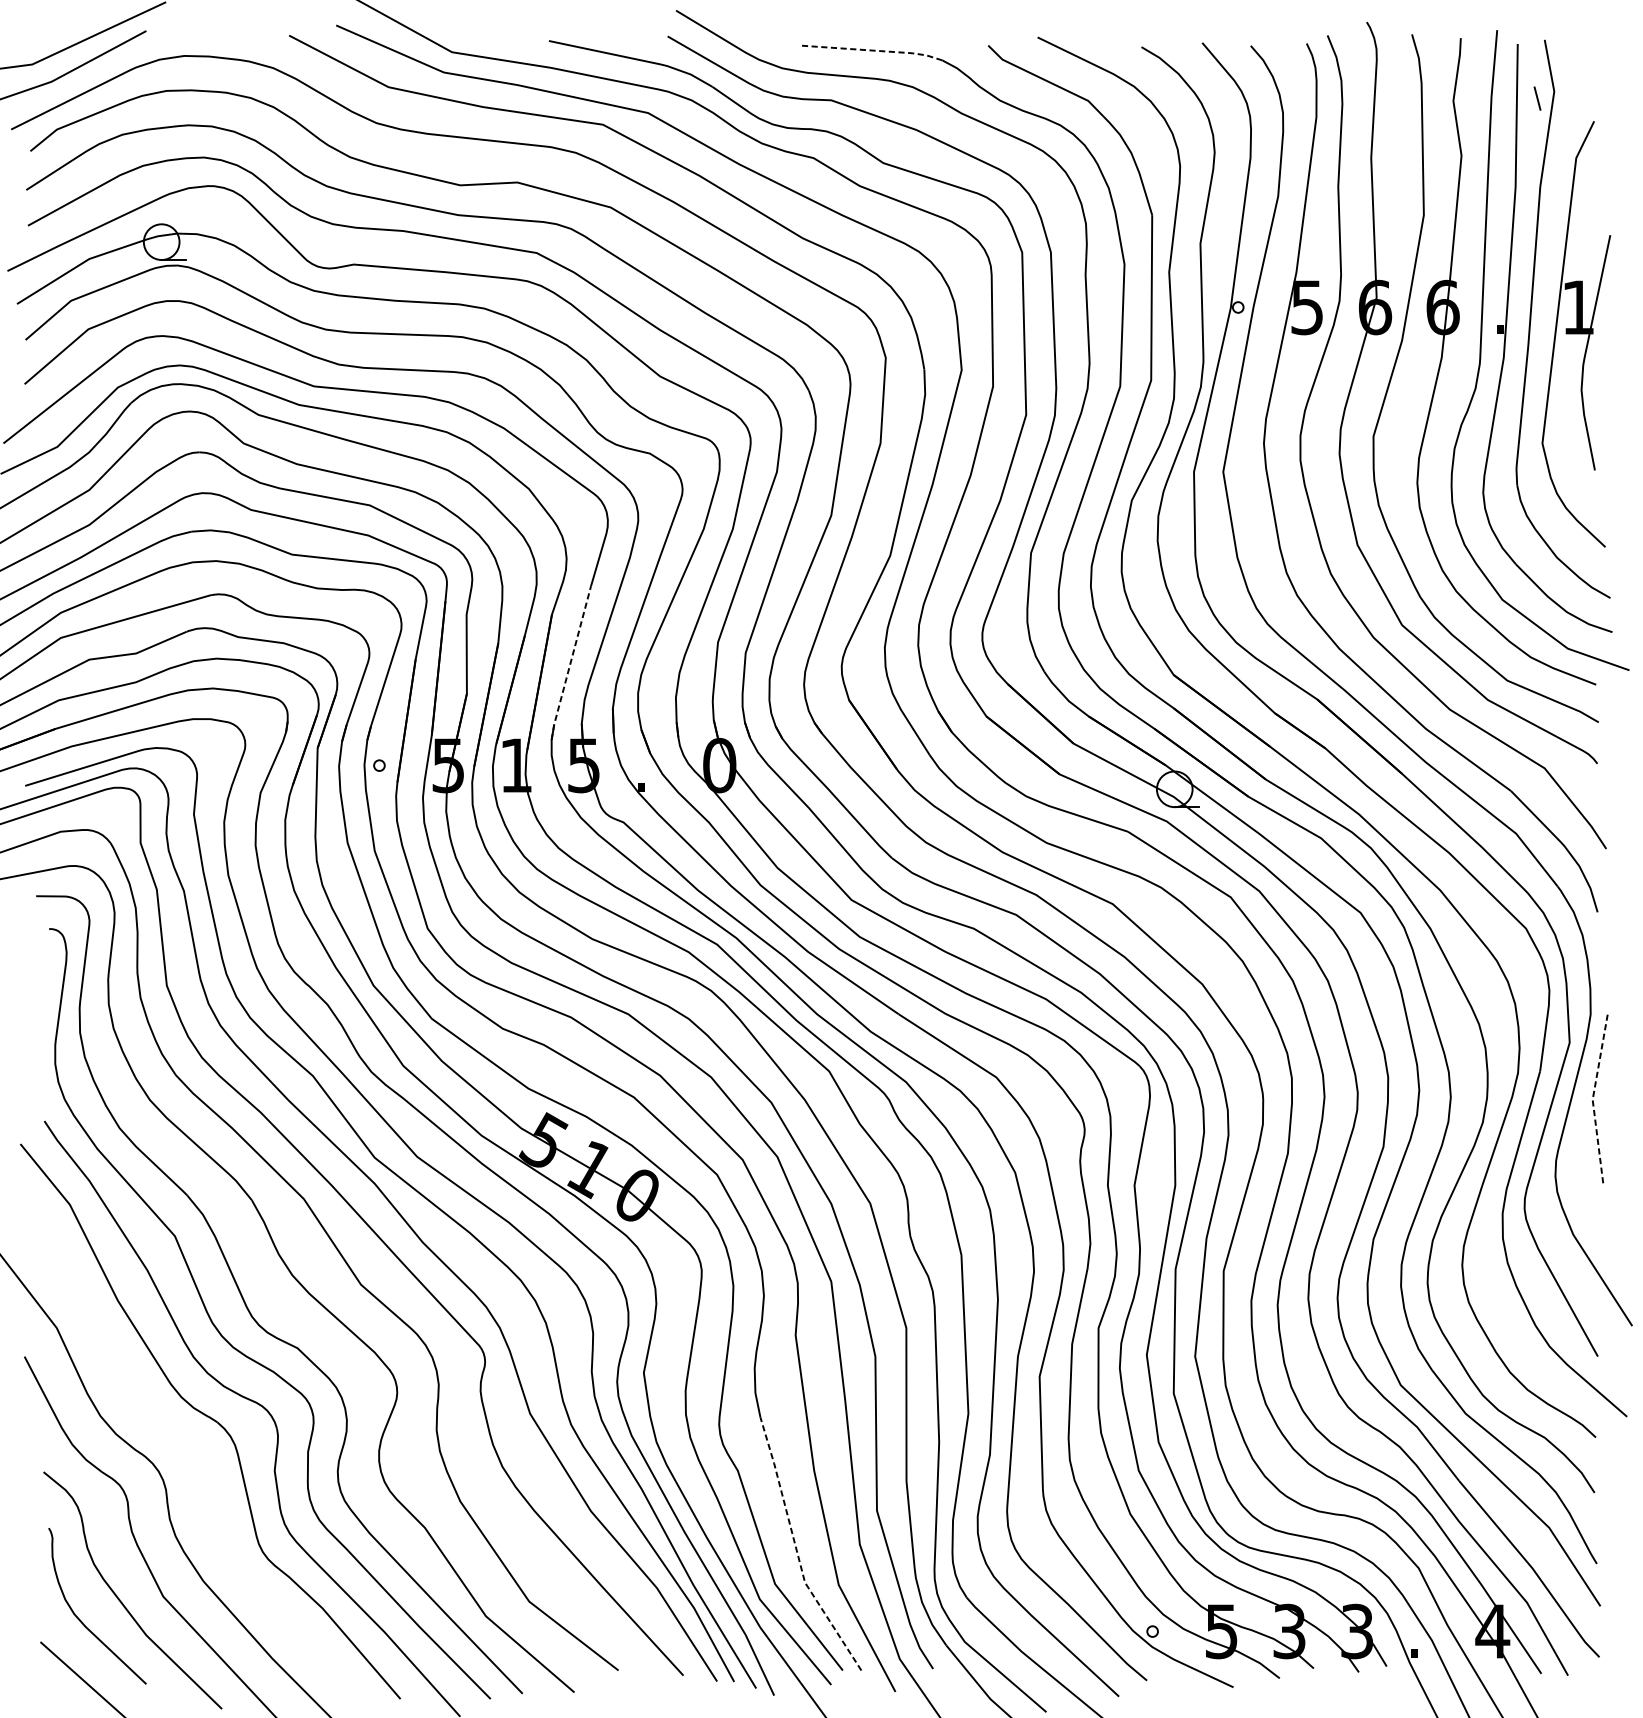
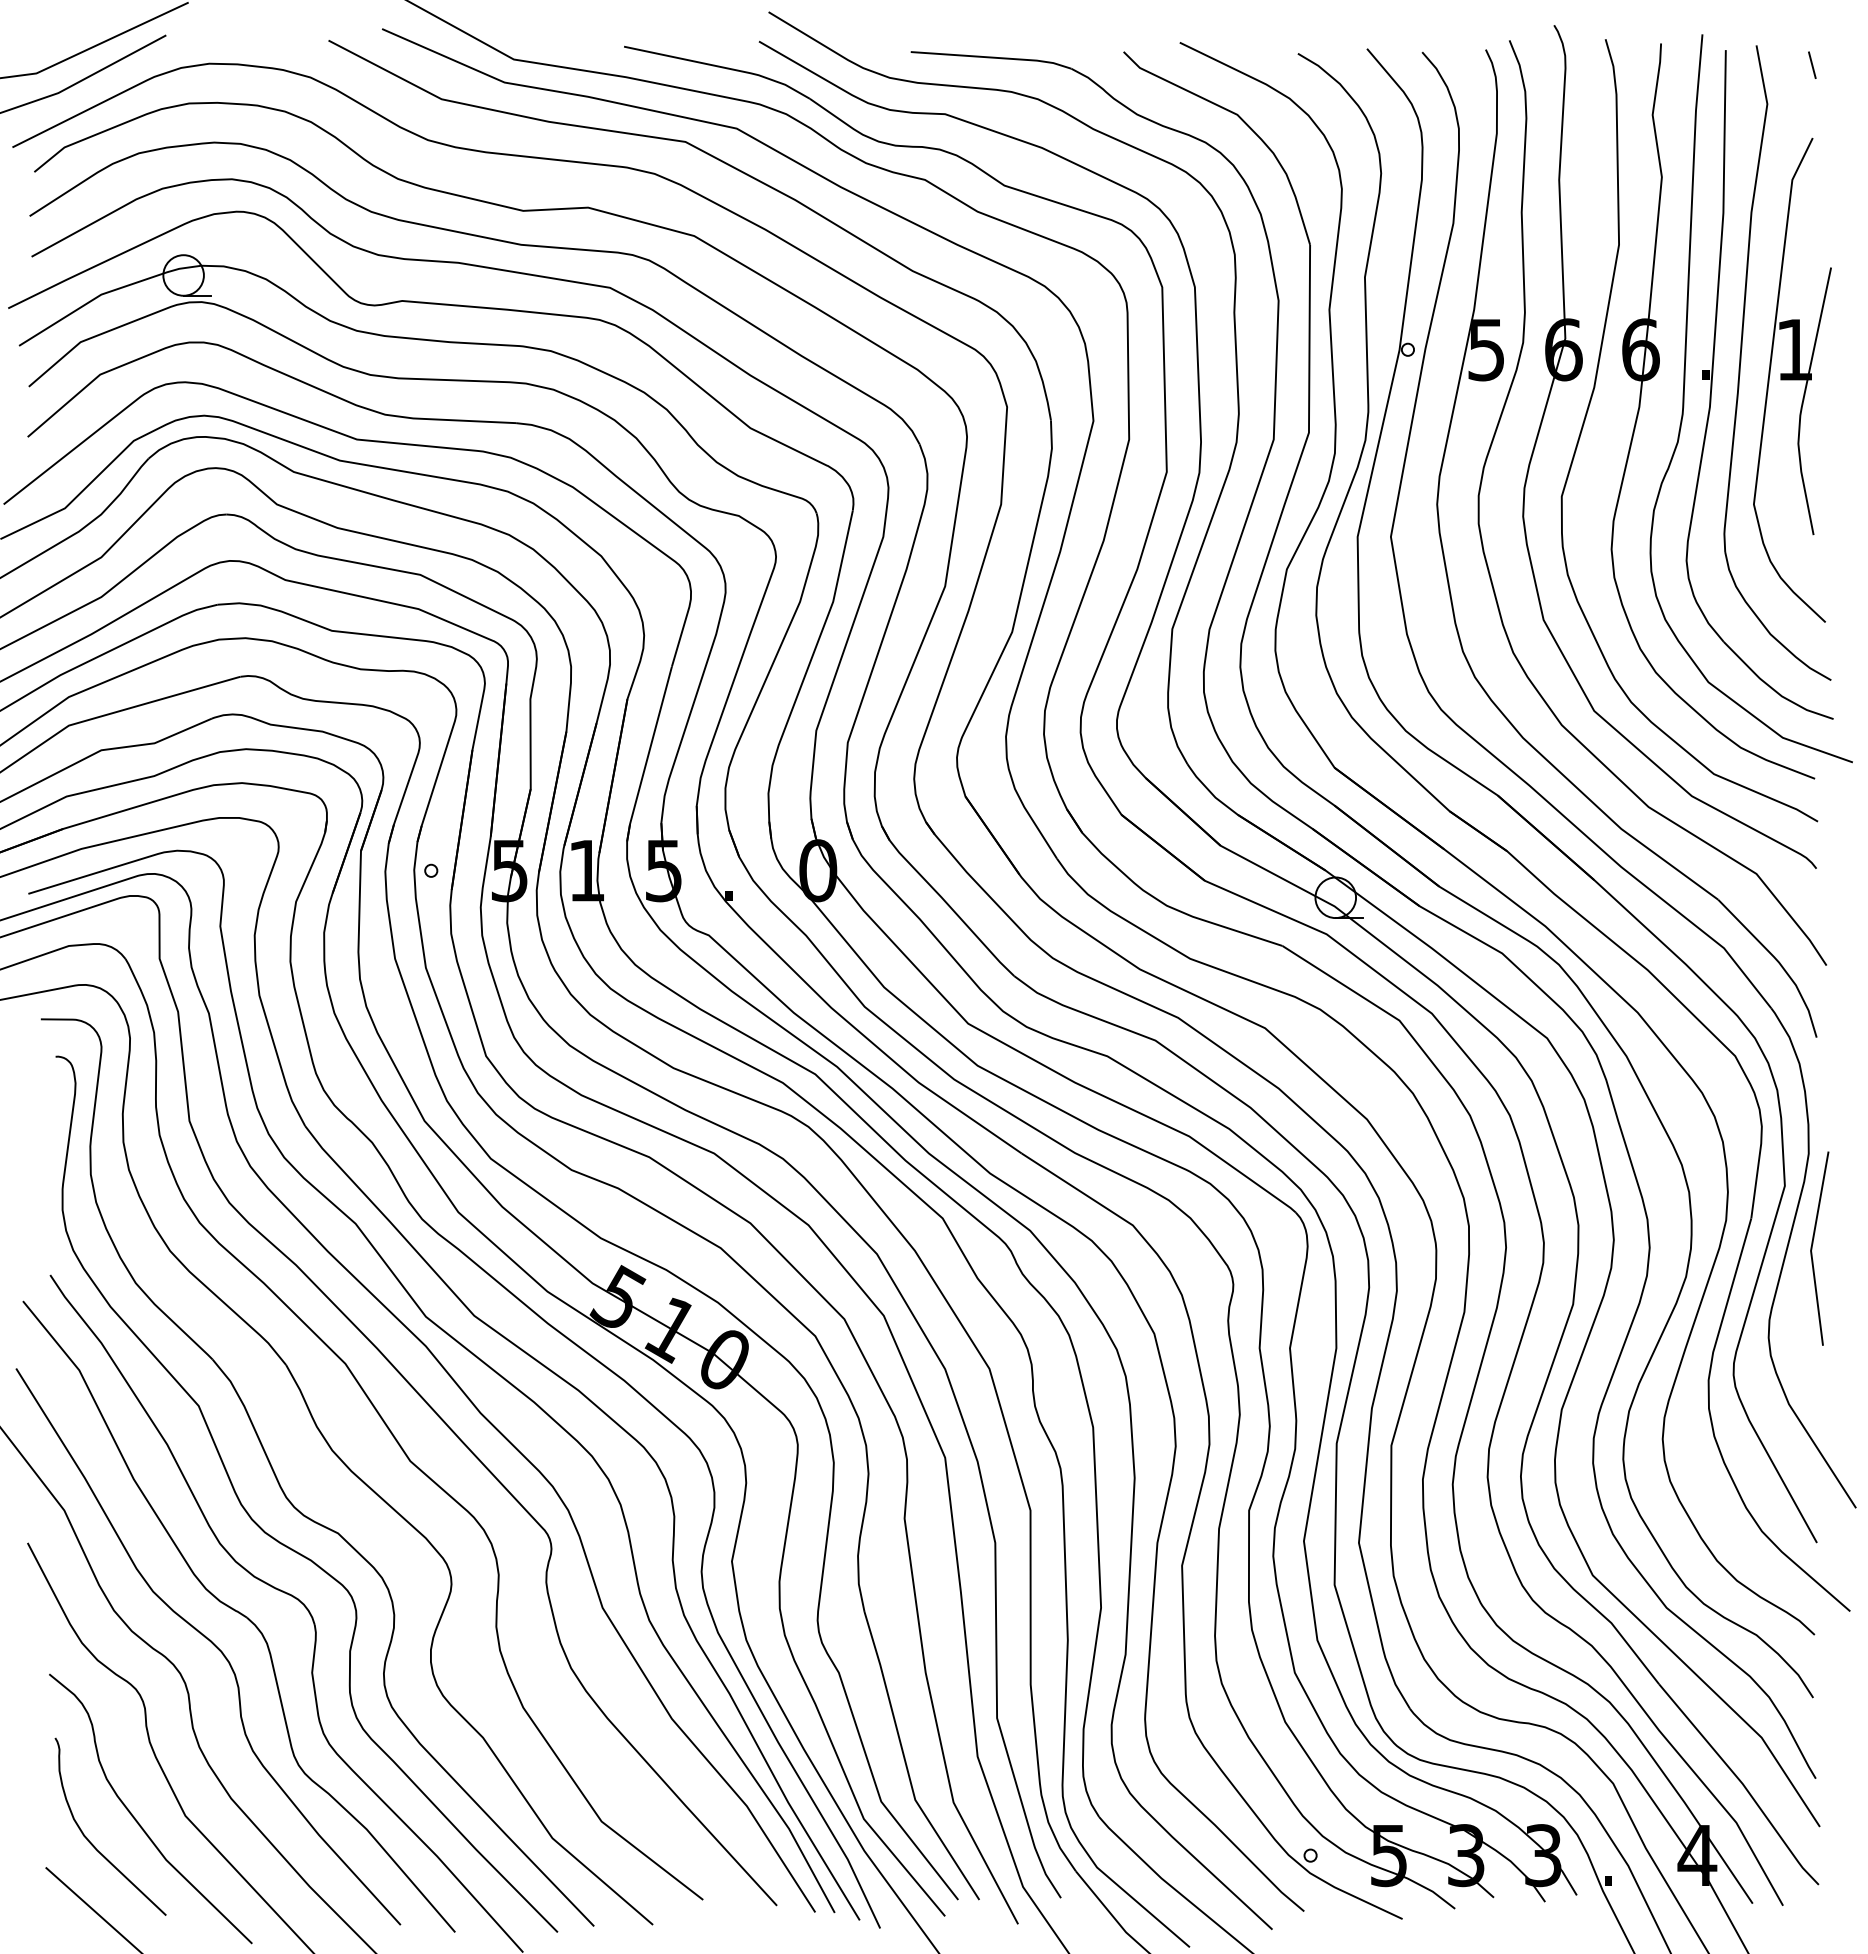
line: (872, 50) -> (992, 57), dashed -> solid
line: (1537, 97) -> (1812, 64), moved
line: (570, 663) -> (648, 754), dashed -> solid
line: (1593, 1097) -> (1811, 1248), dashed -> solid
curve: (186, 1445) -> (211, 1643), added
line: (796, 1549) -> (905, 1762), dashed -> solid

